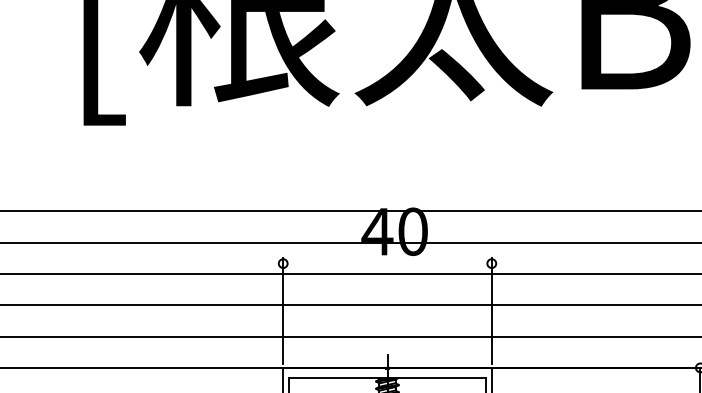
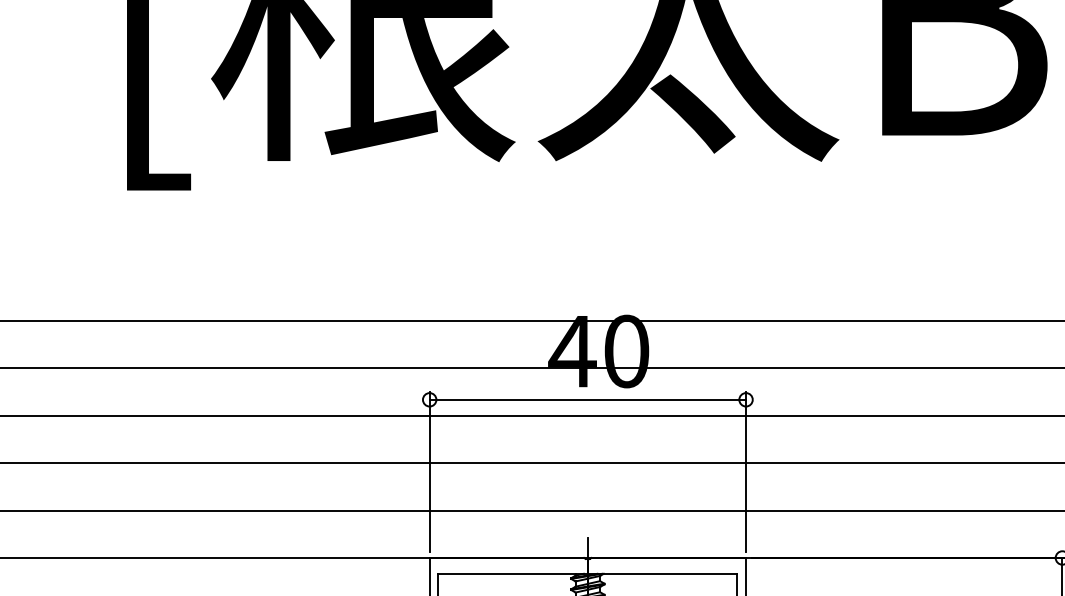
line: (387, 263) -> (587, 399), added

